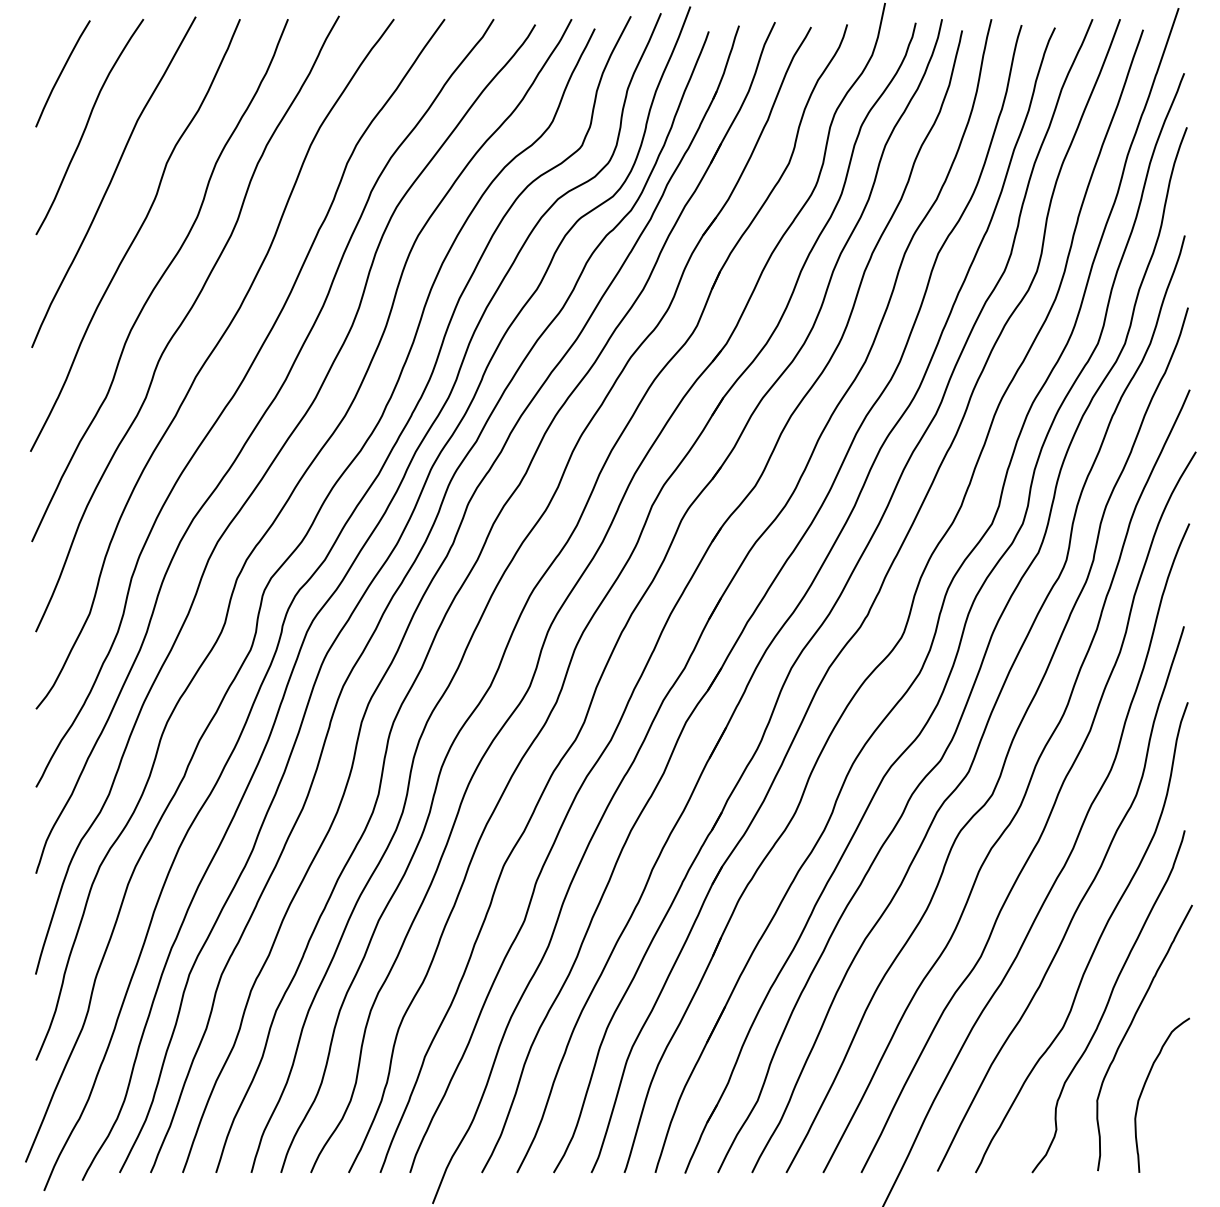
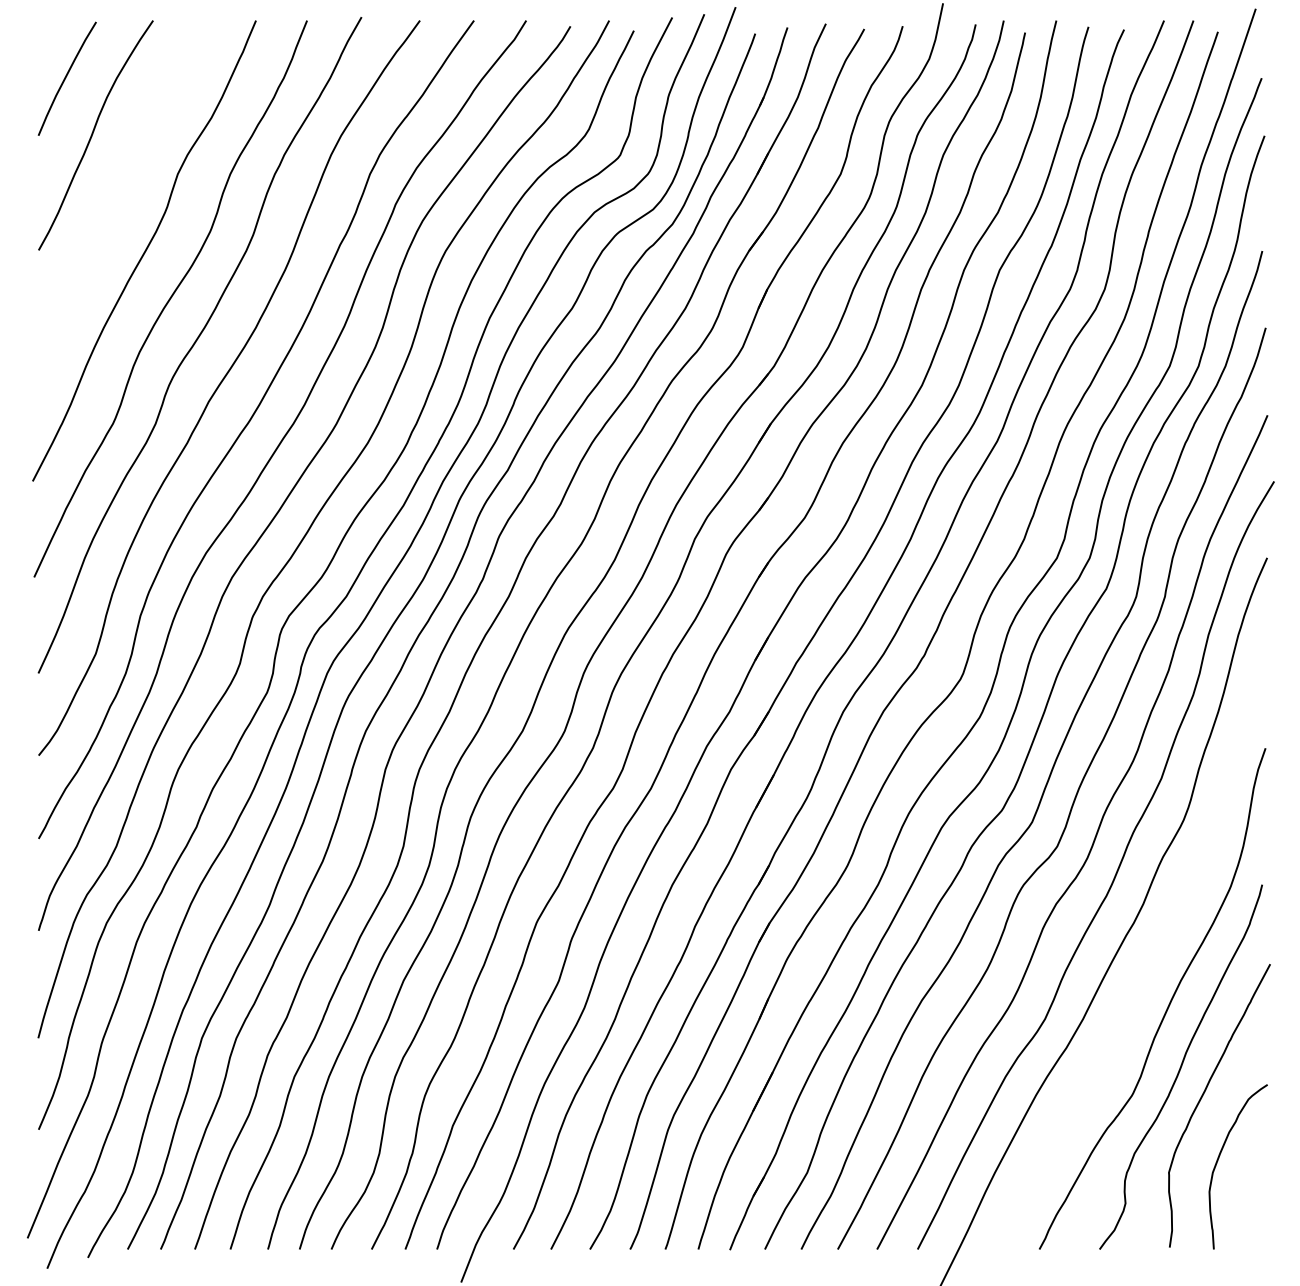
curve: (111, 181) -> (119, 193), removed
curve: (1077, 907) -> (1147, 966), removed

